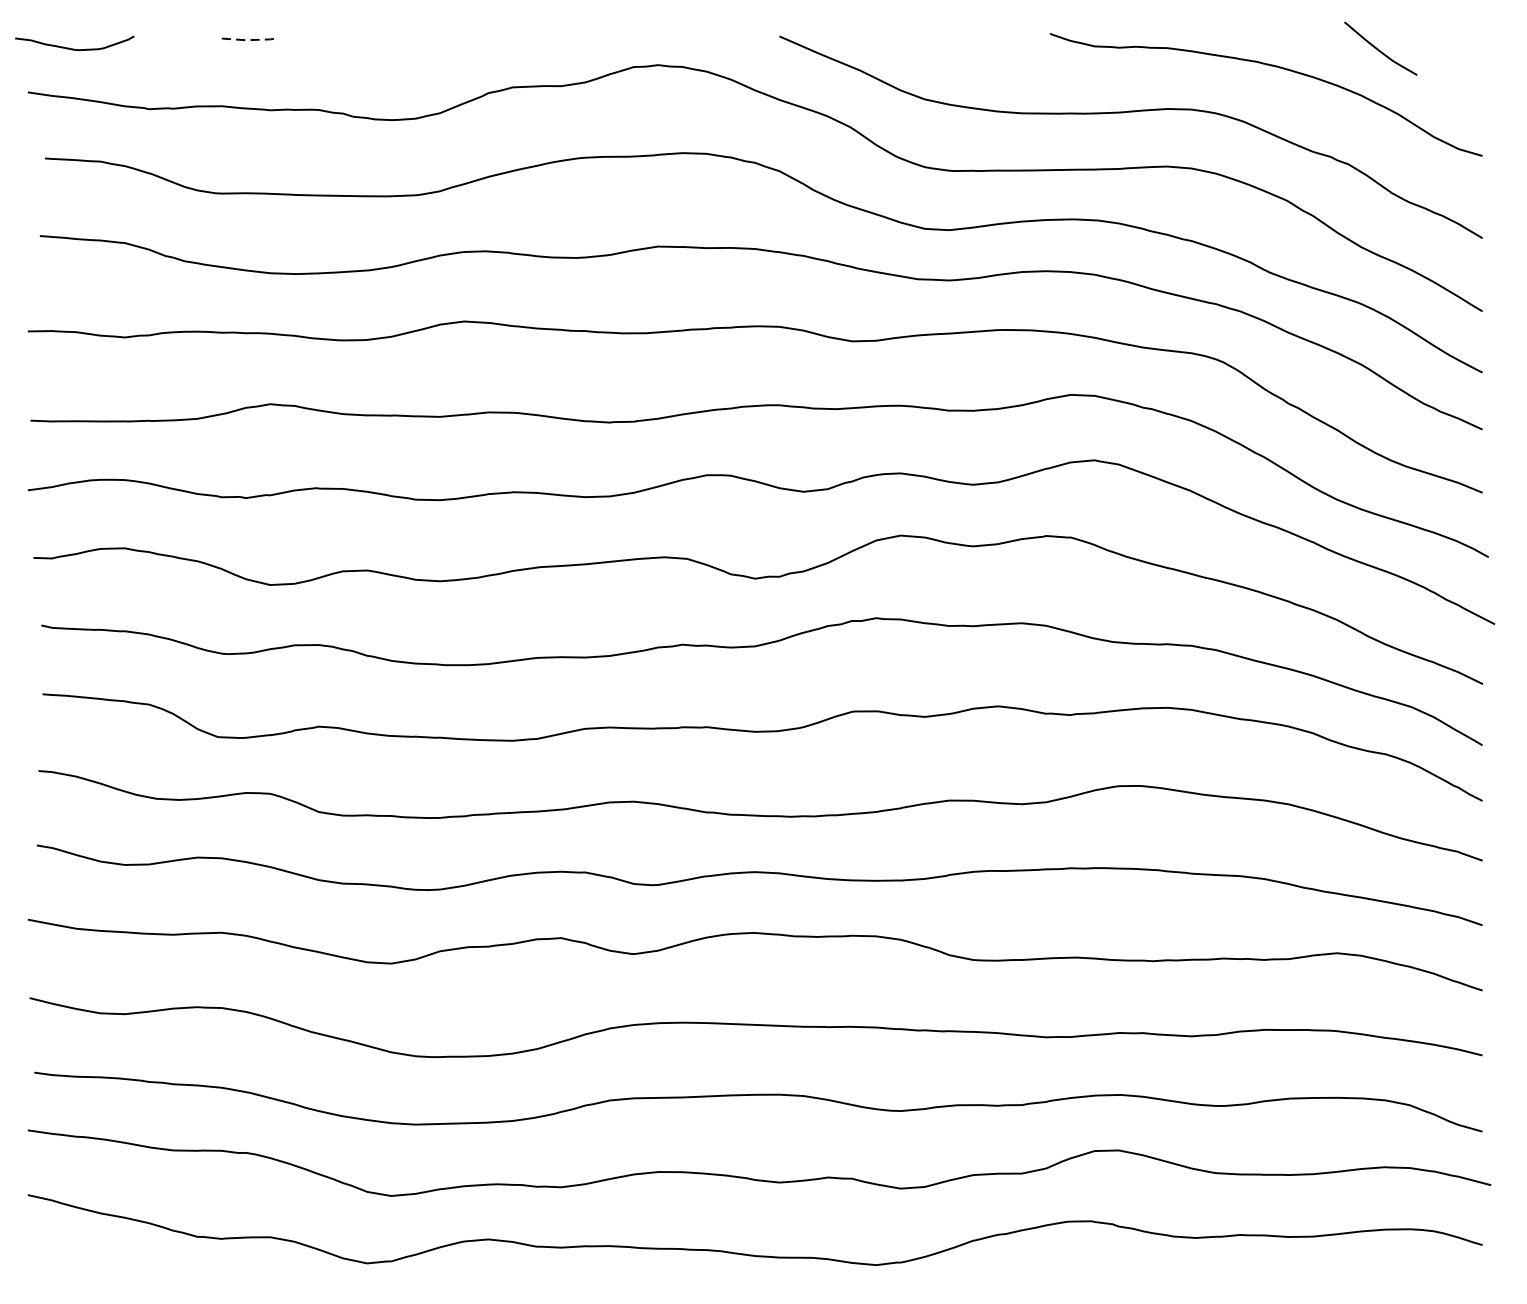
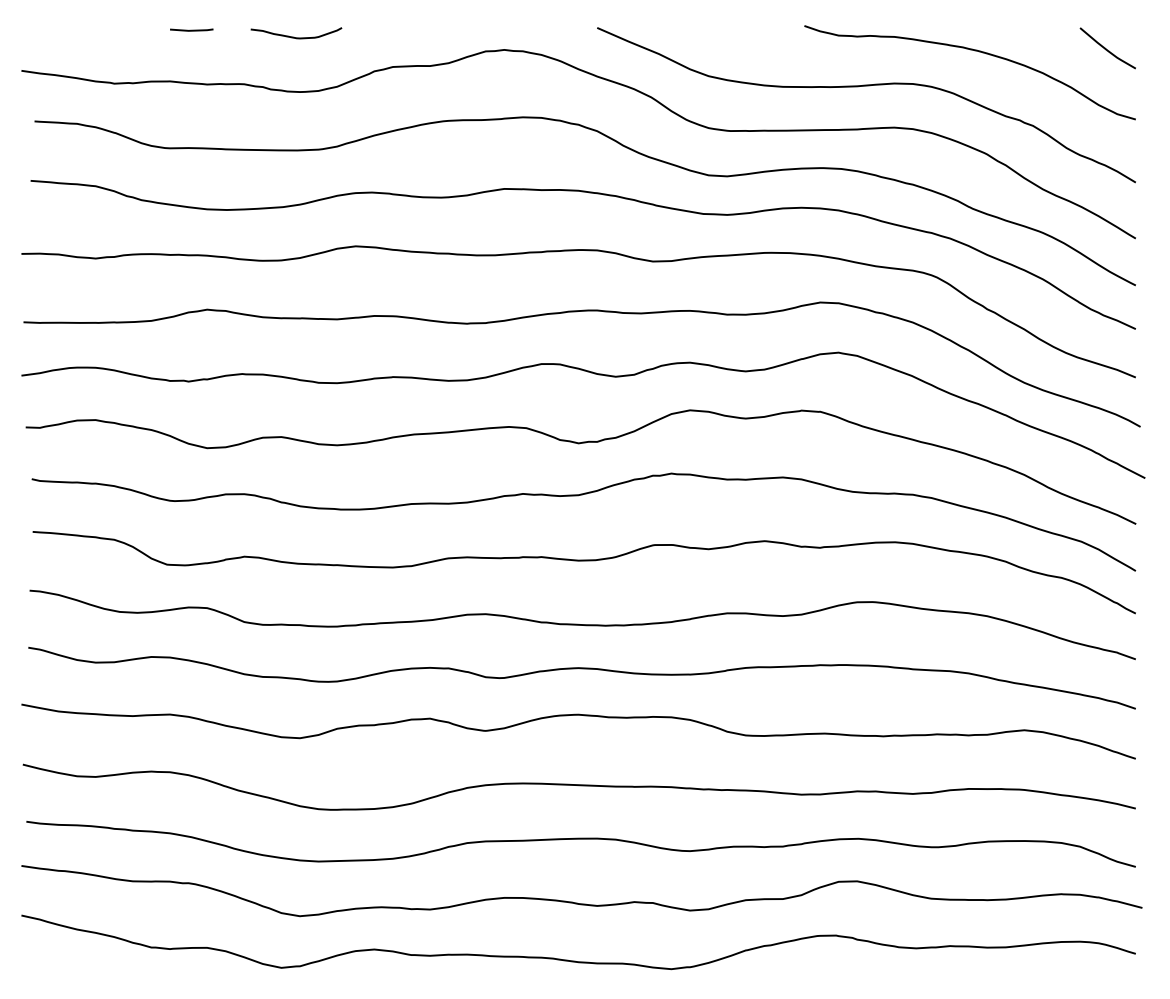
line: (251, 39) -> (192, 30), dashed -> solid
curve: (74, 48) -> (296, 37), moved
curve: (1378, 48) -> (1106, 48), moved

